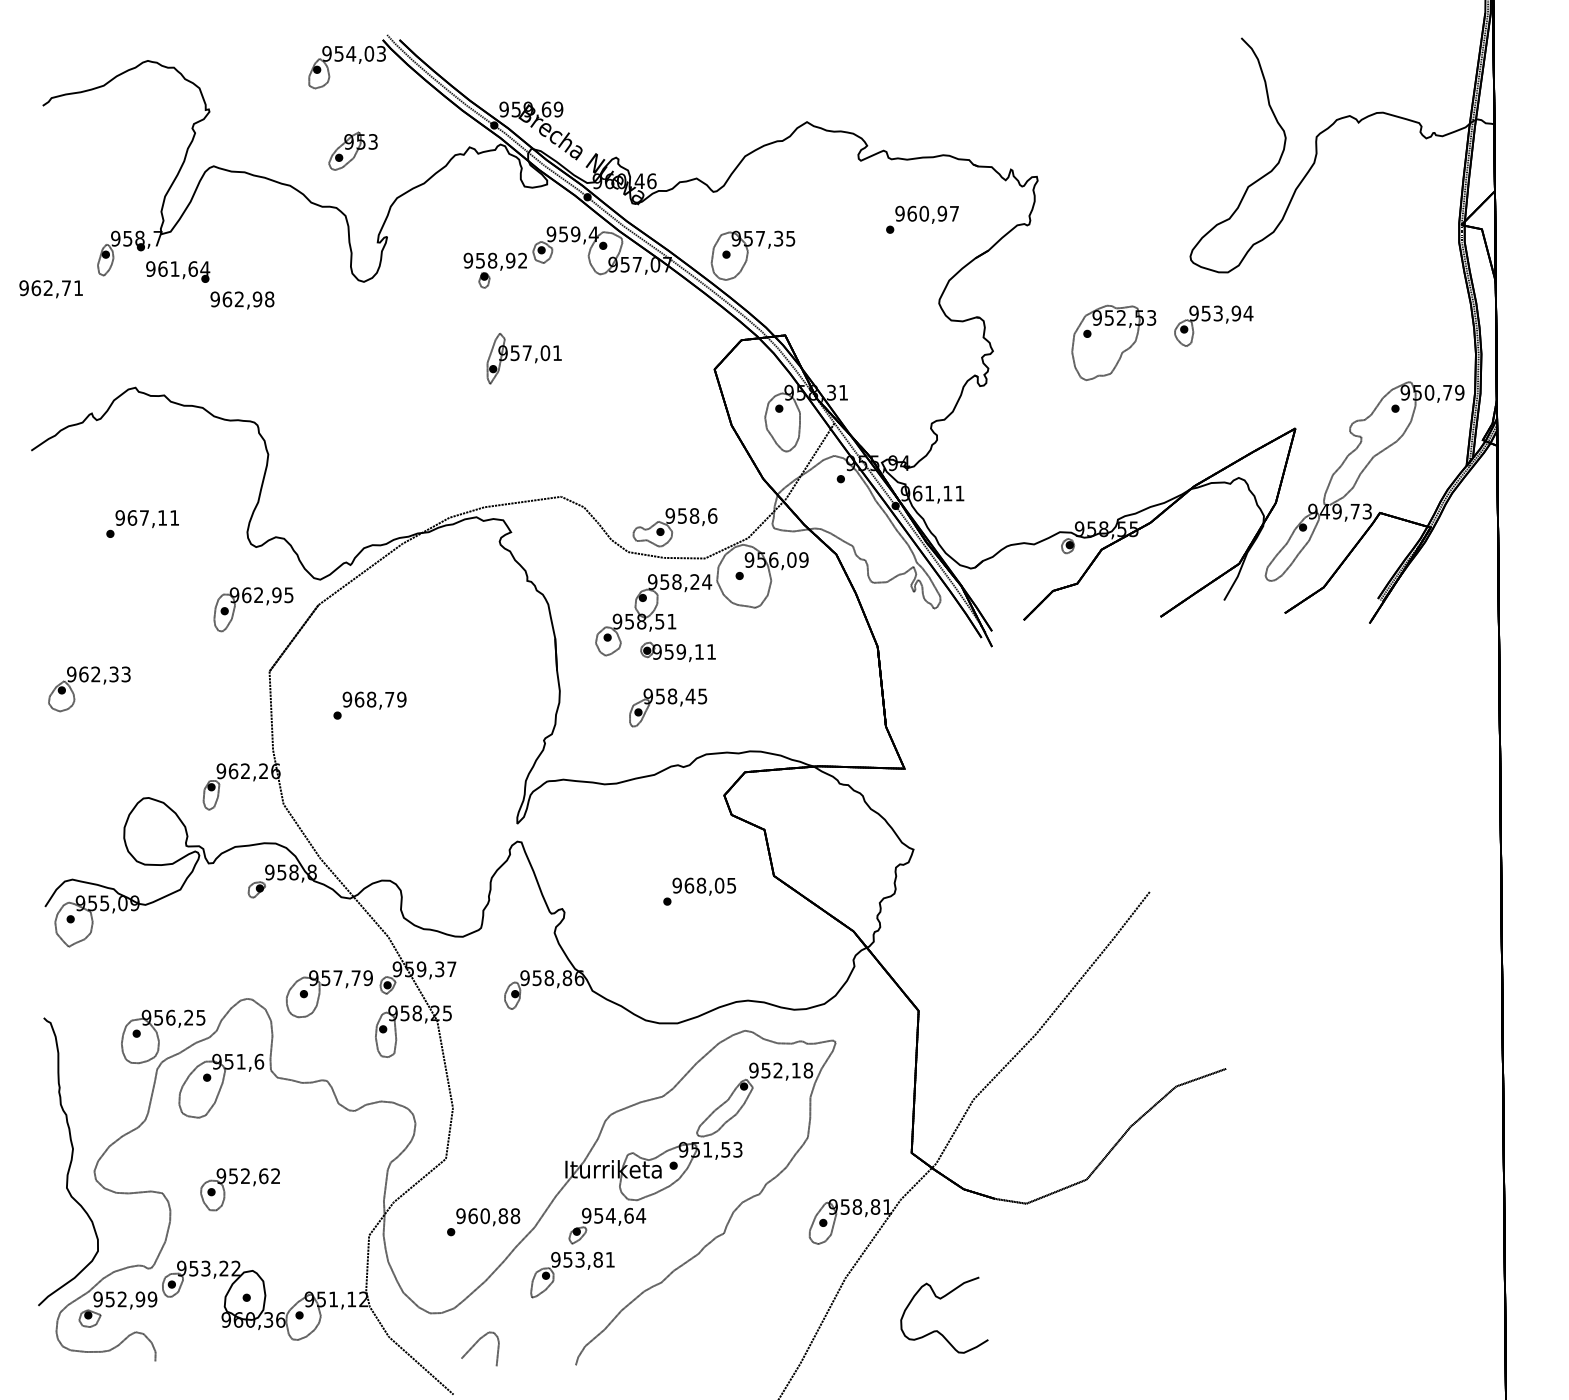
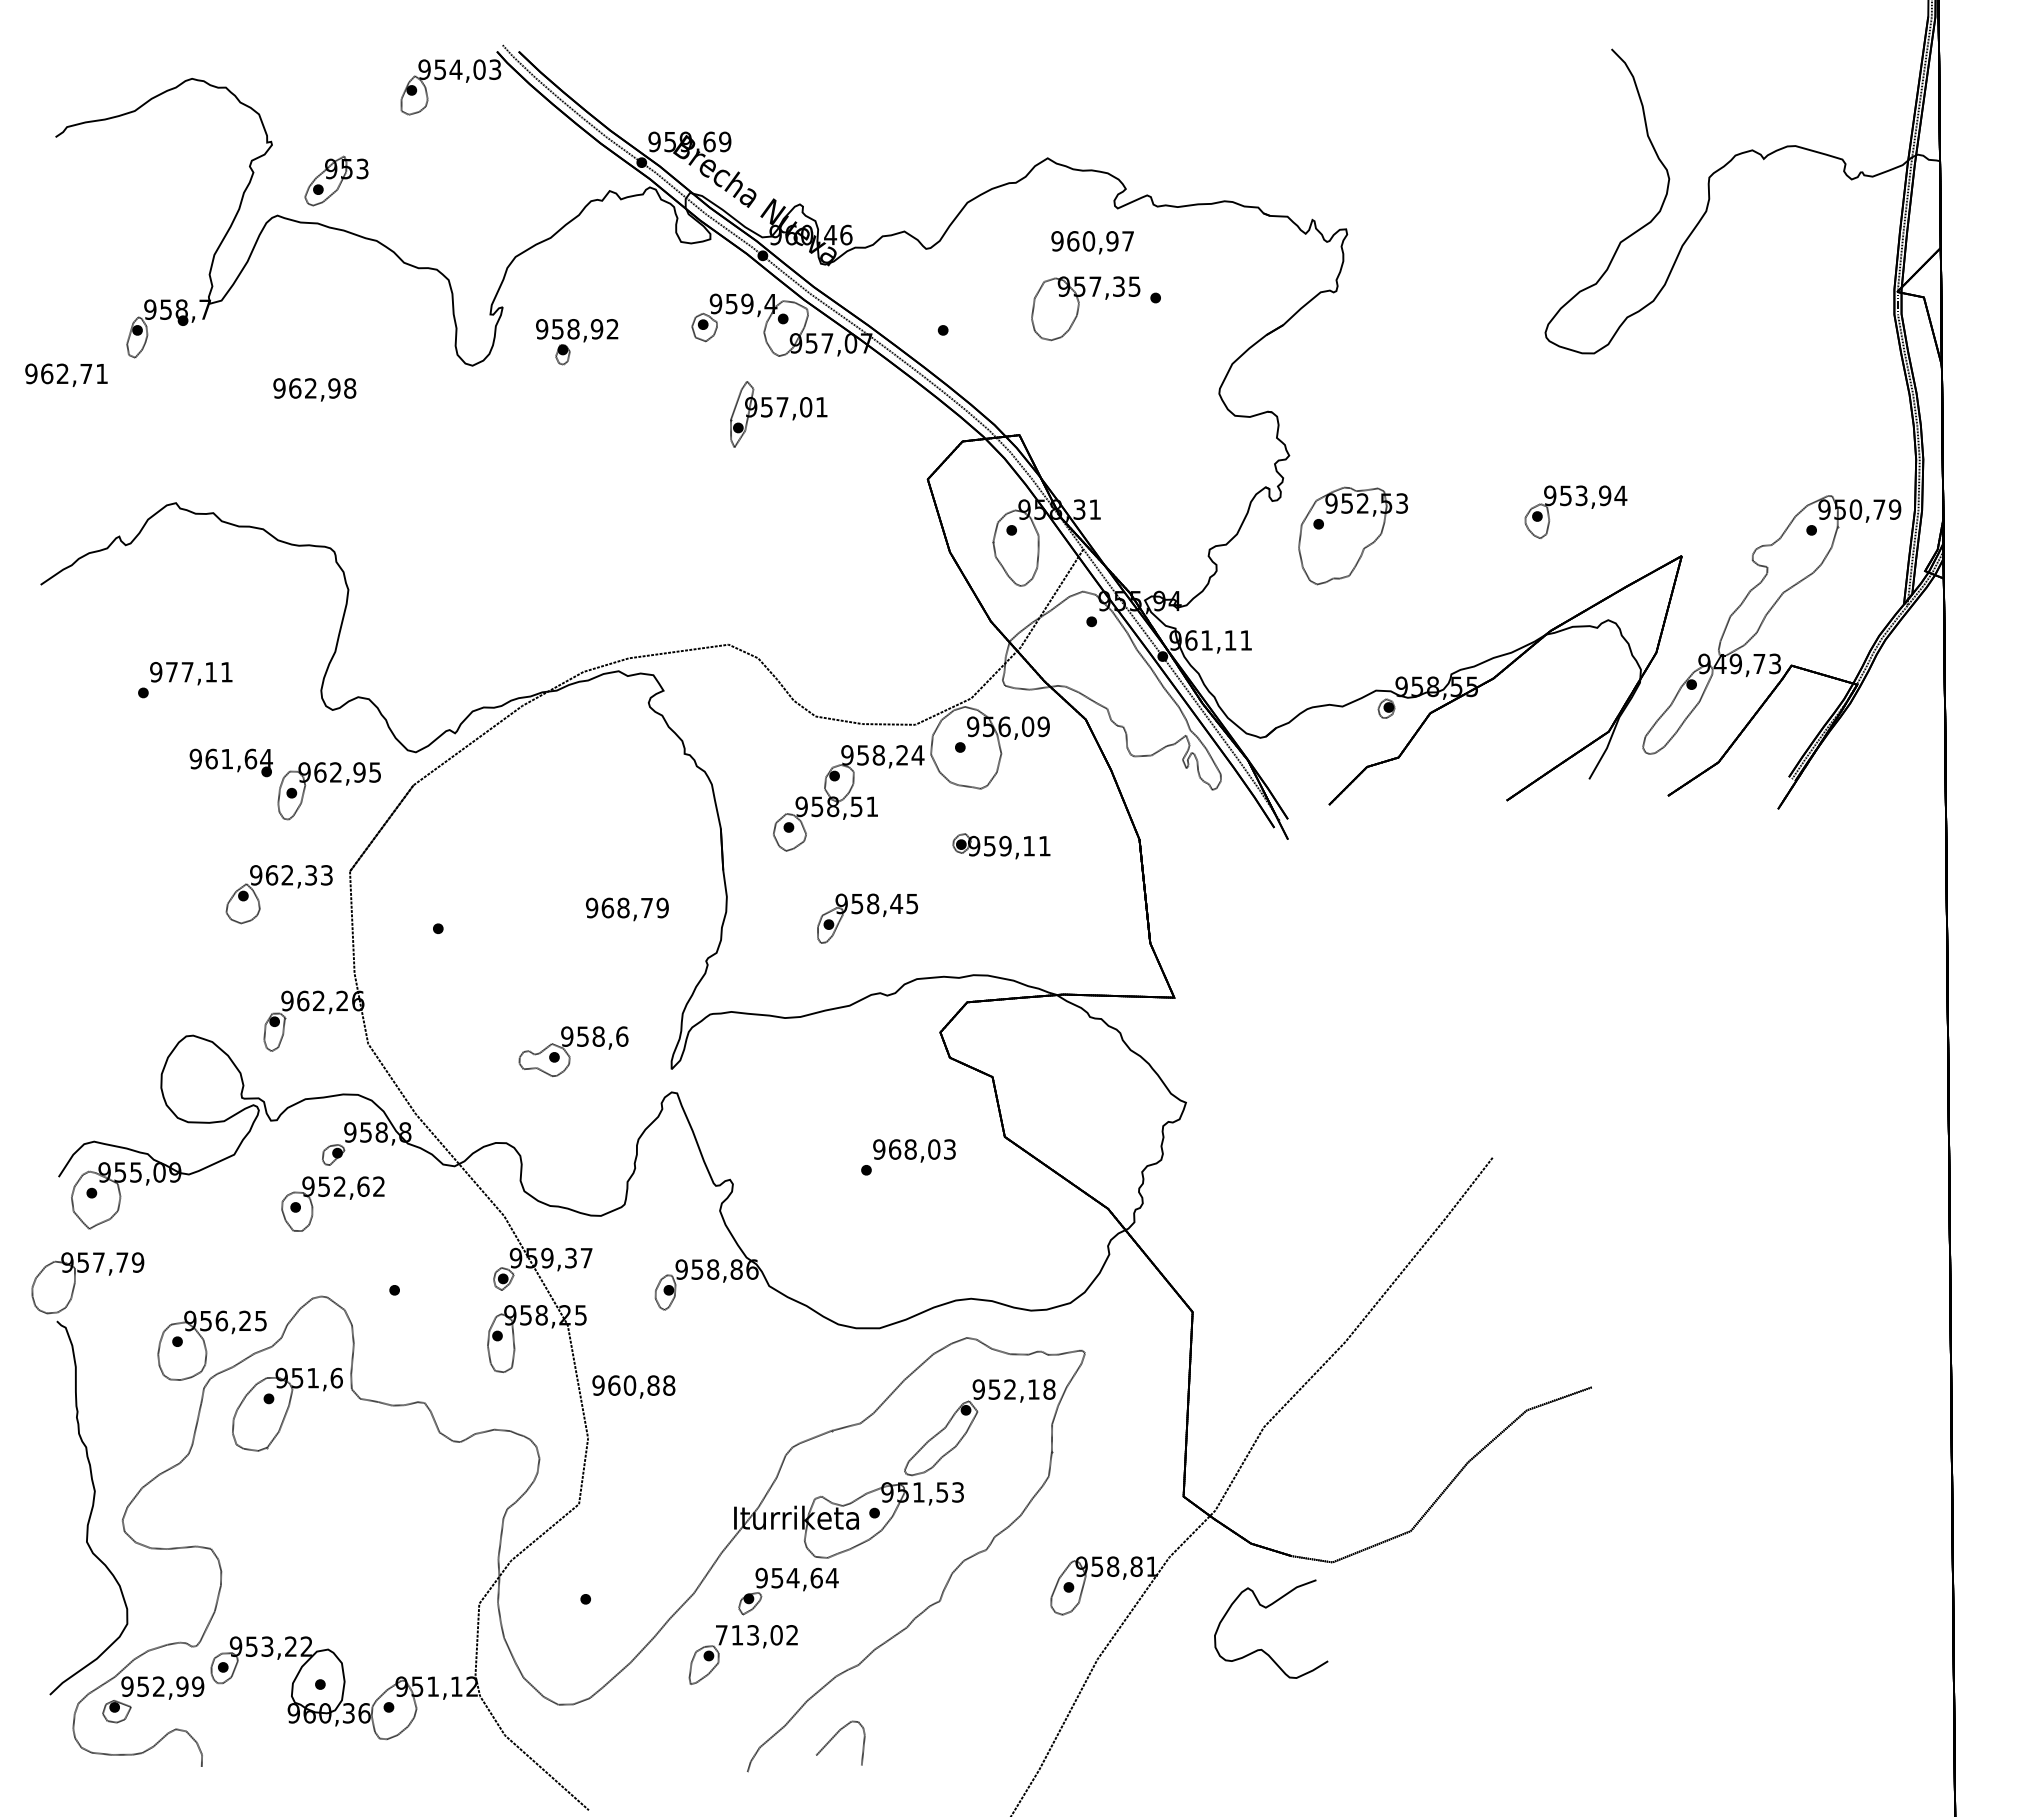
part: (353, 150) -> (336, 180), moved
text: (927, 214) -> (1092, 242), moved
part: (748, 254) -> (1079, 307), moved
part: (495, 270) -> (577, 342), moved
text: (177, 271) -> (230, 762), moved
part: (1214, 321) -> (1576, 505), moved
part: (1113, 342) -> (1352, 535), moved
part: (524, 358) -> (778, 414), moved
text: (132, 517) -> (171, 671), 967,11 -> 977,11
part: (675, 527) -> (573, 1051), moved
part: (678, 652) -> (1001, 846), moved
part: (91, 682) -> (281, 885), moved
text: (374, 700) -> (627, 909), moved
text: (731, 885) -> (949, 1149), 968,05 -> 968,03
part: (327, 985) -> (85, 1272), moved
part: (241, 1183) -> (334, 1196), moved
text: (487, 1216) -> (633, 1386), moved
text: (582, 1260) -> (756, 1635), 953,81 -> 713,02
part: (940, 1299) -> (1266, 1608), moved
curve: (476, 1343) -> (835, 1736), moved

